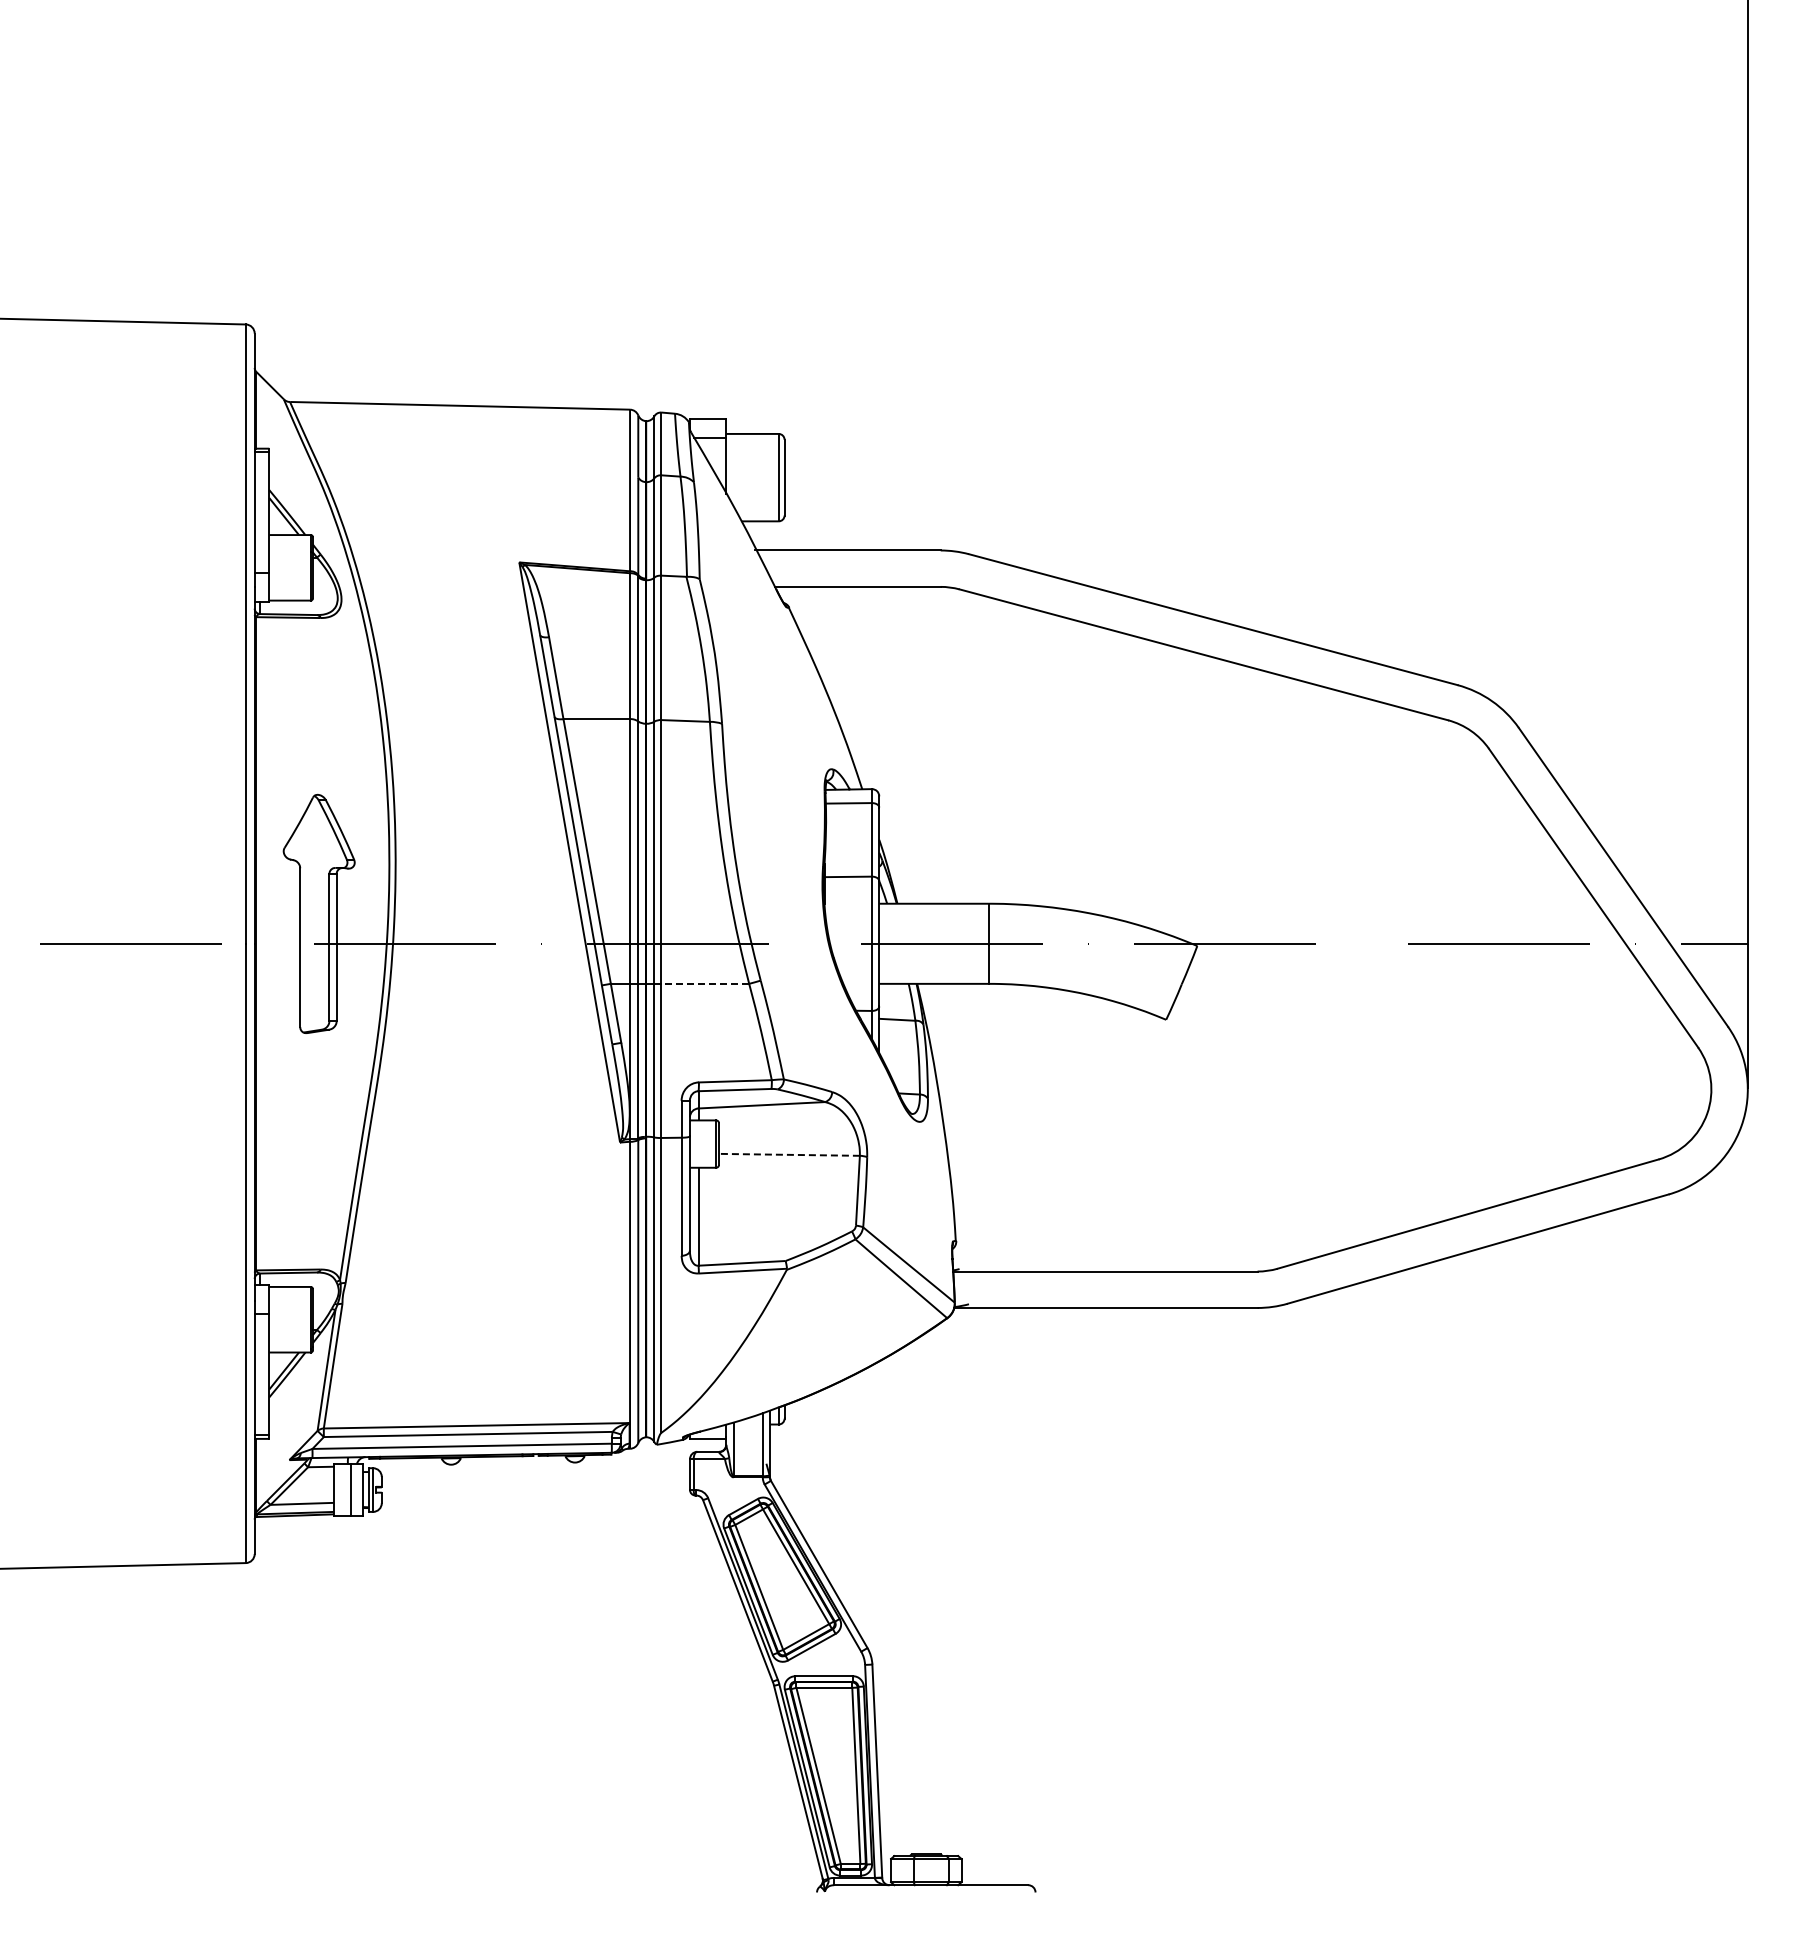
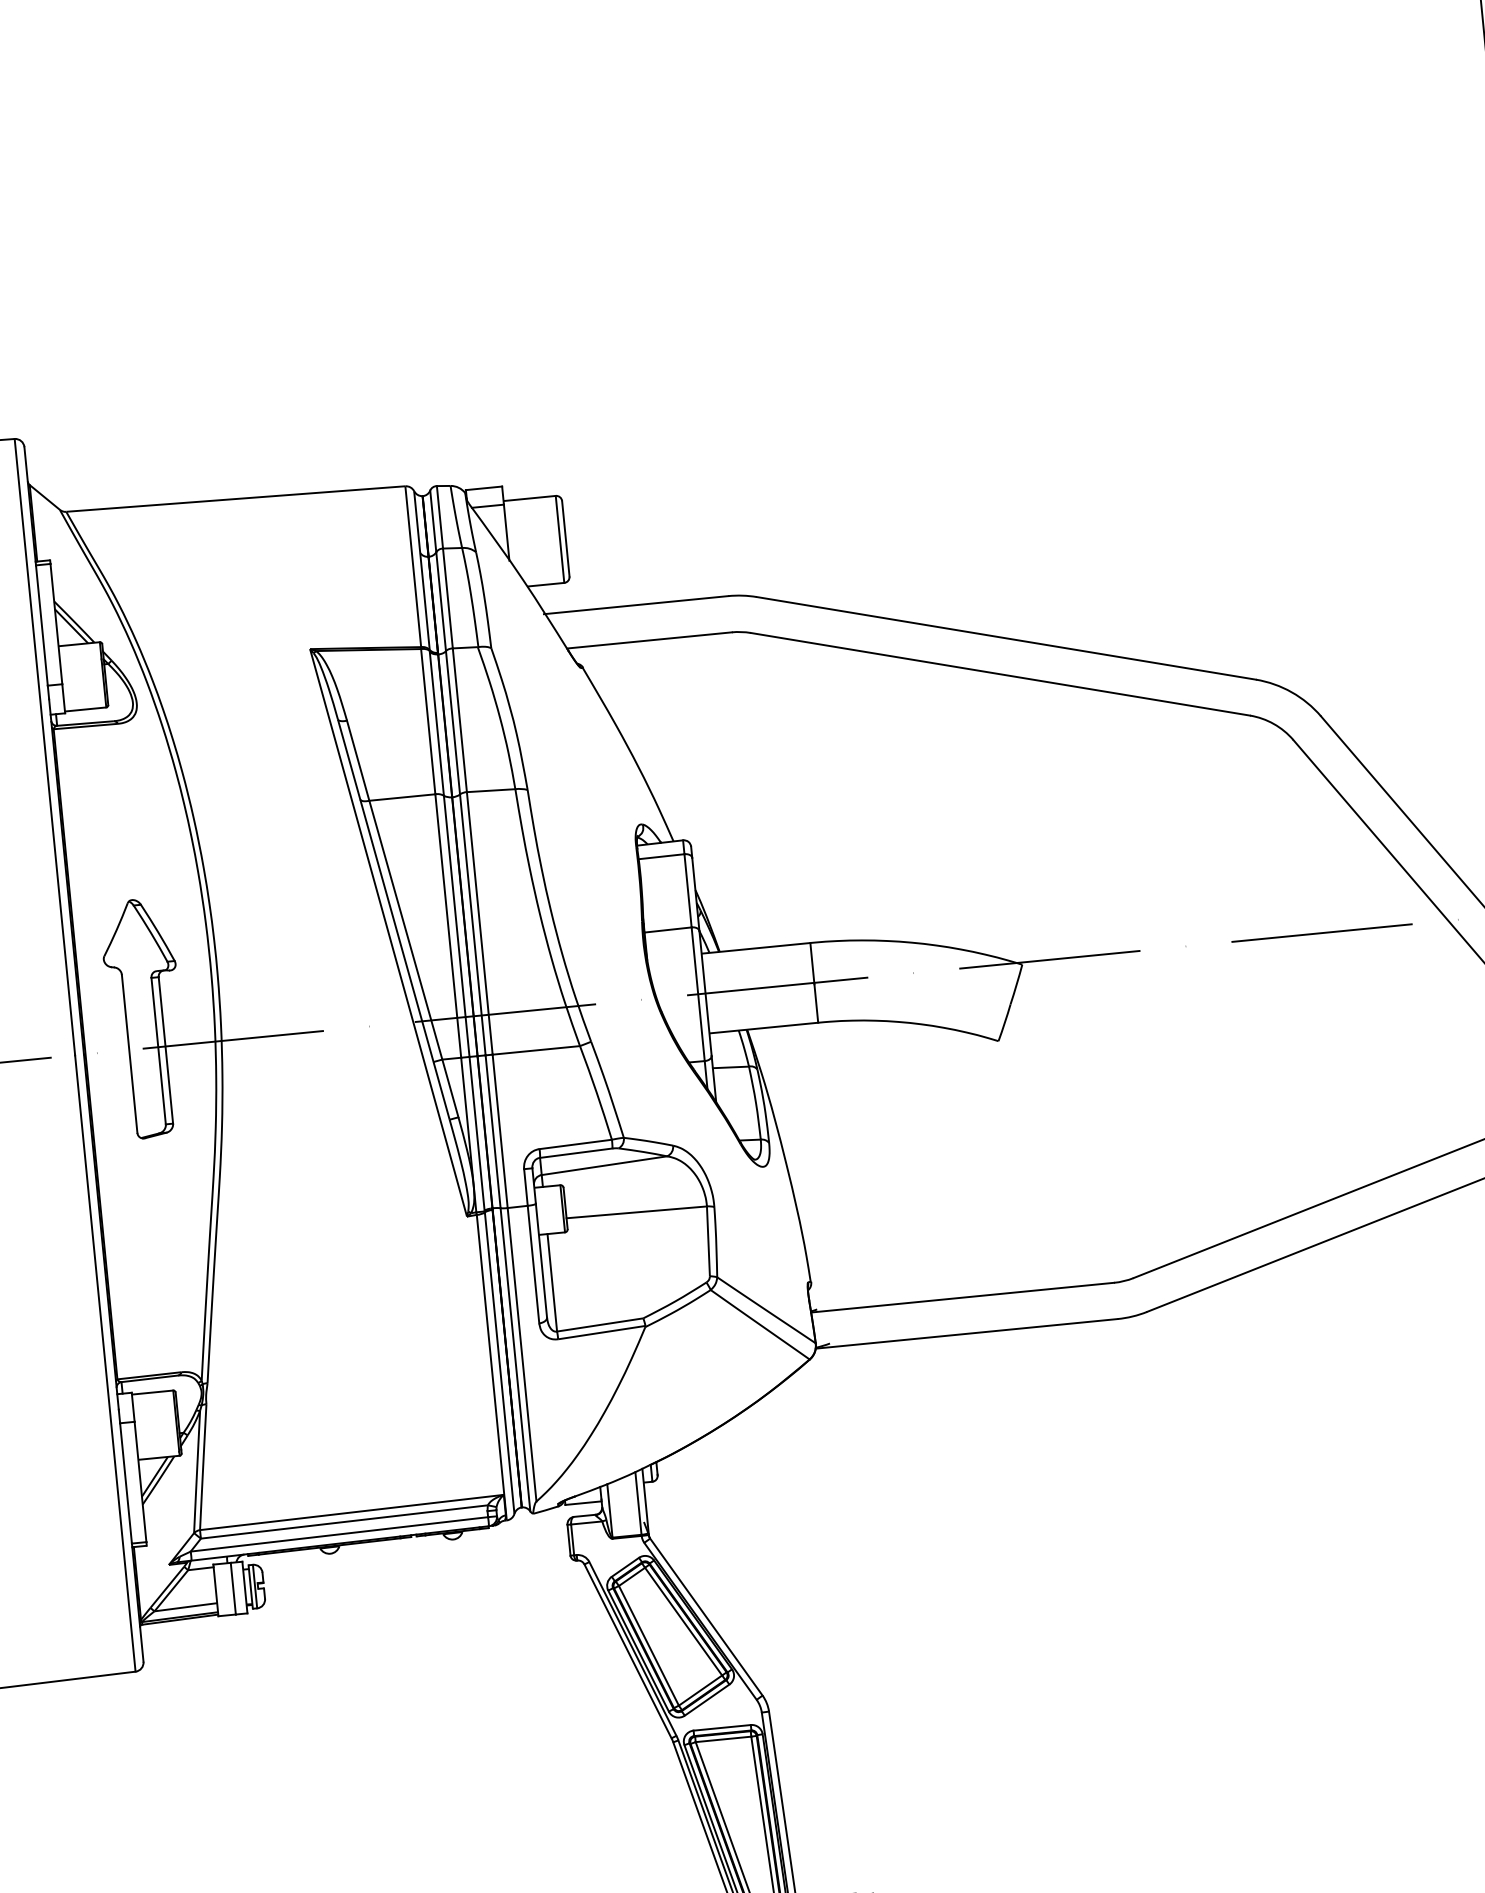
line: (705, 983) -> (536, 1050), dashed -> solid
line: (788, 1154) -> (635, 1212), dashed -> solid

